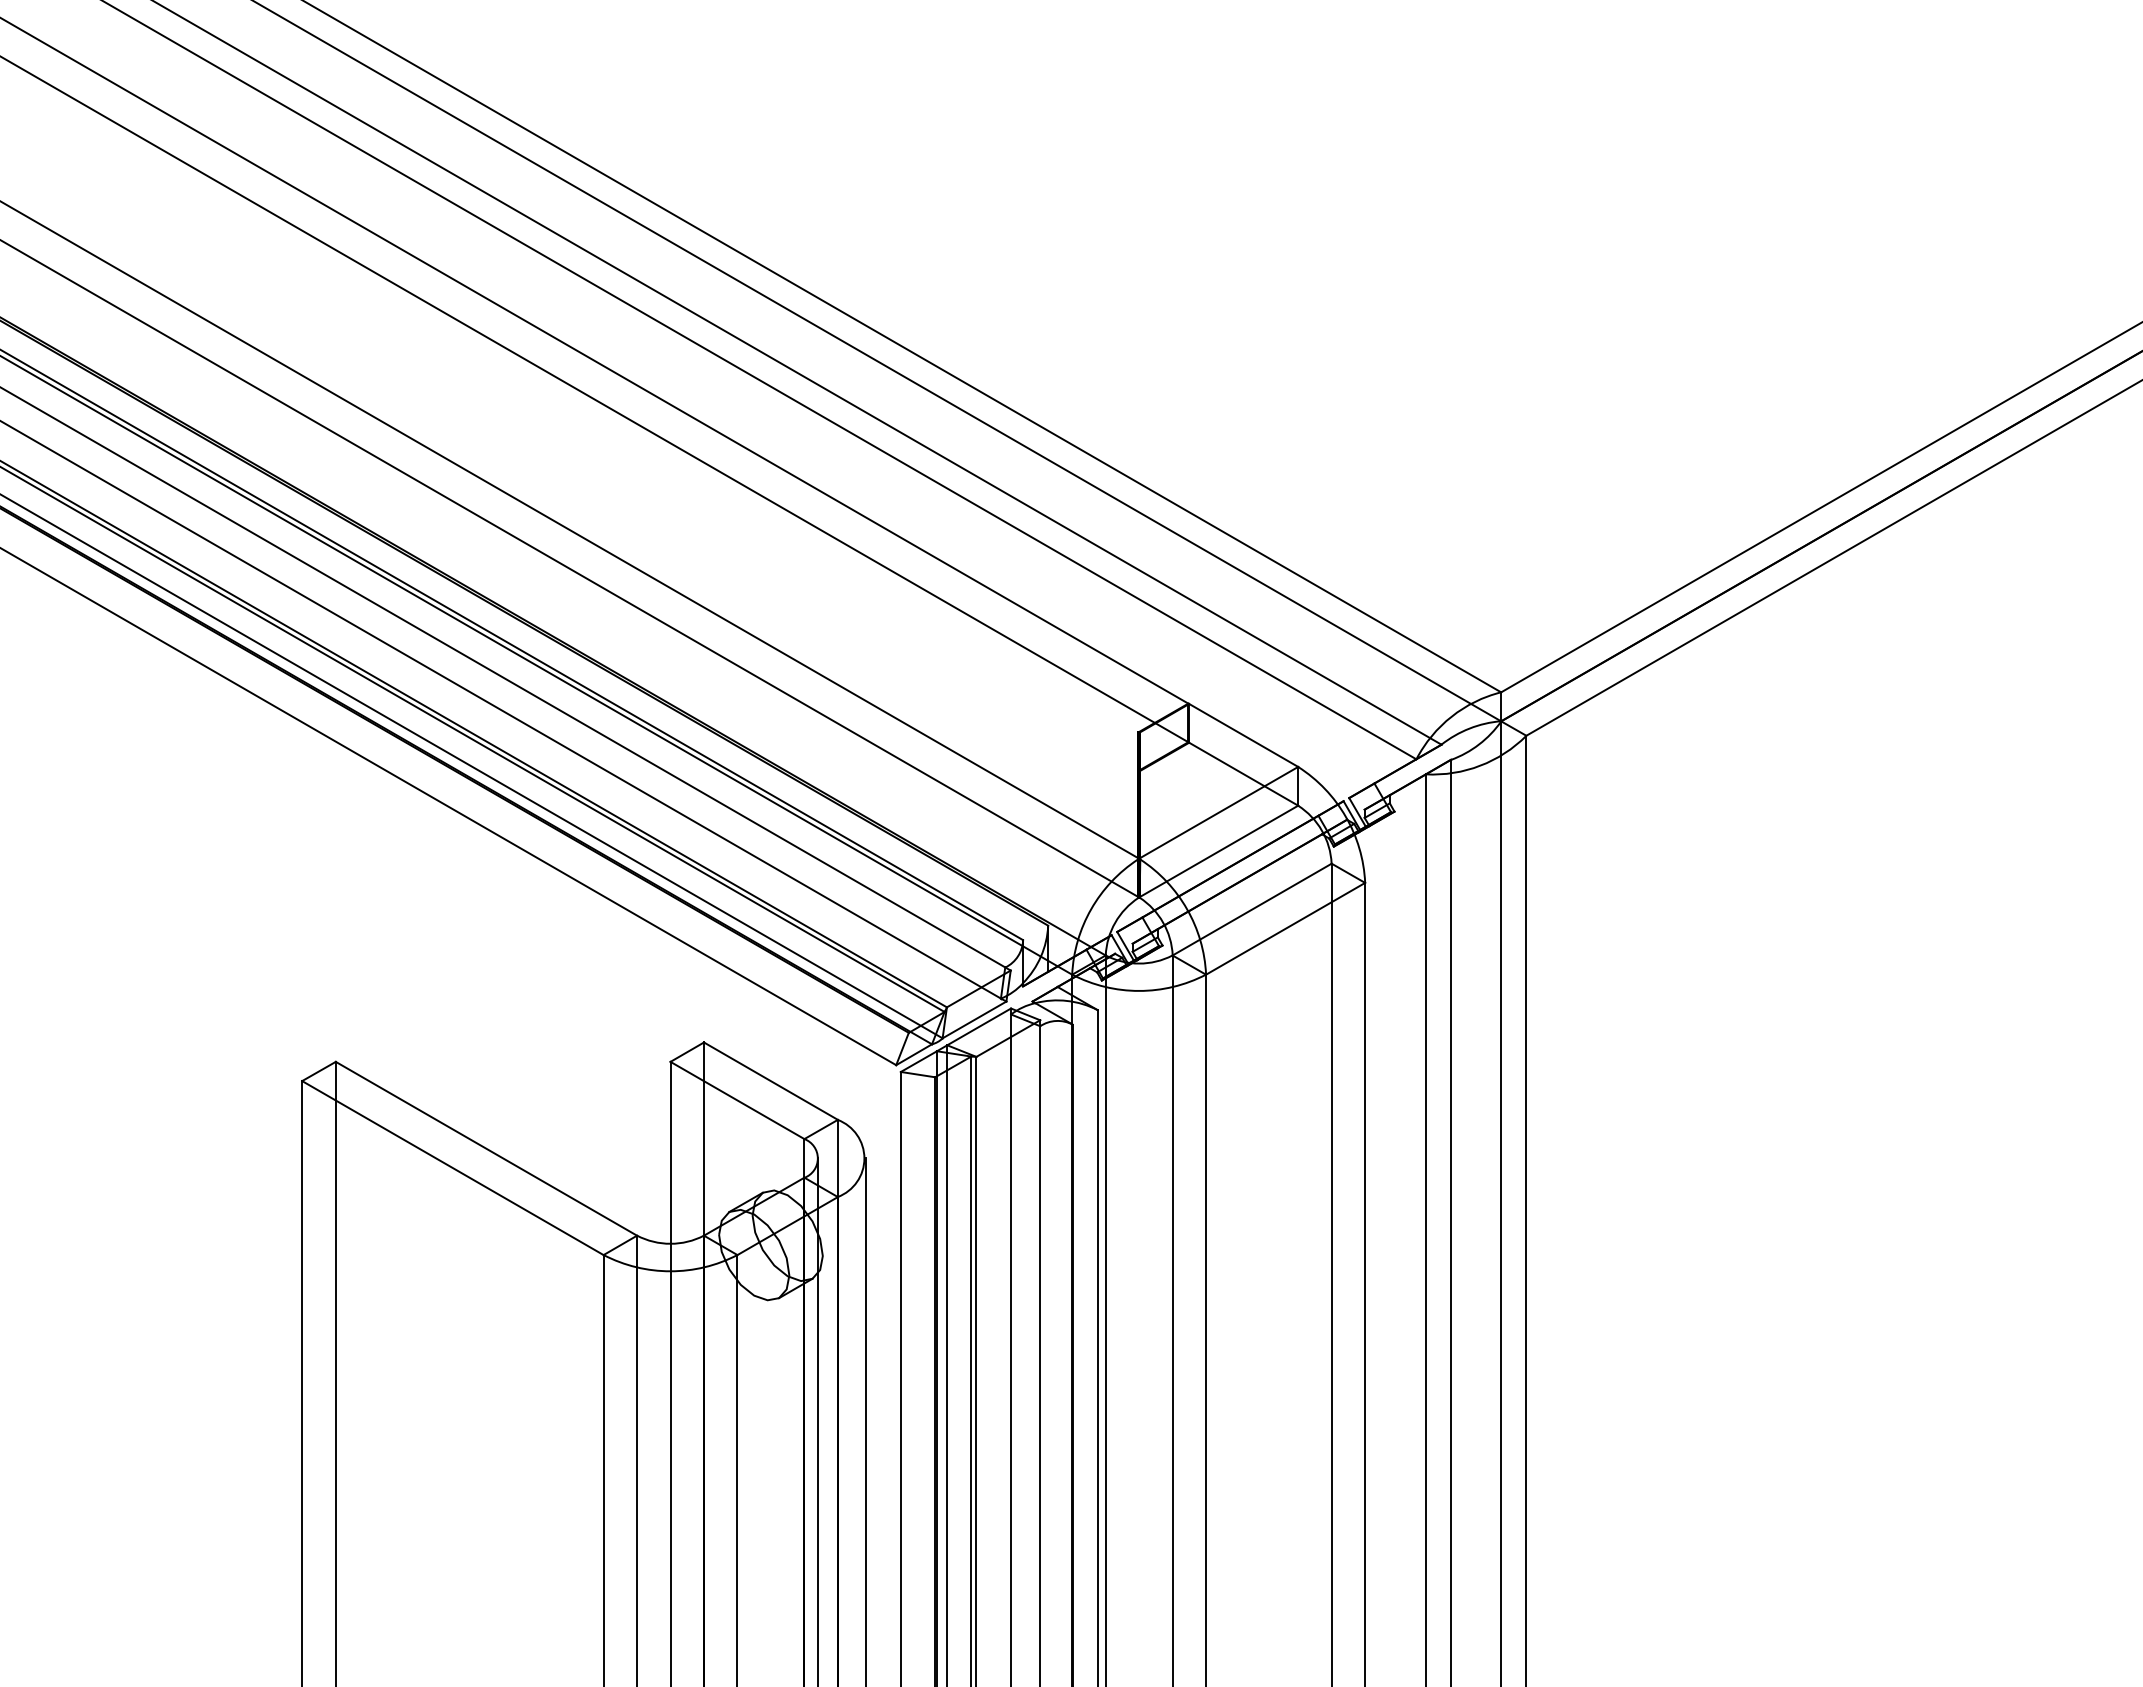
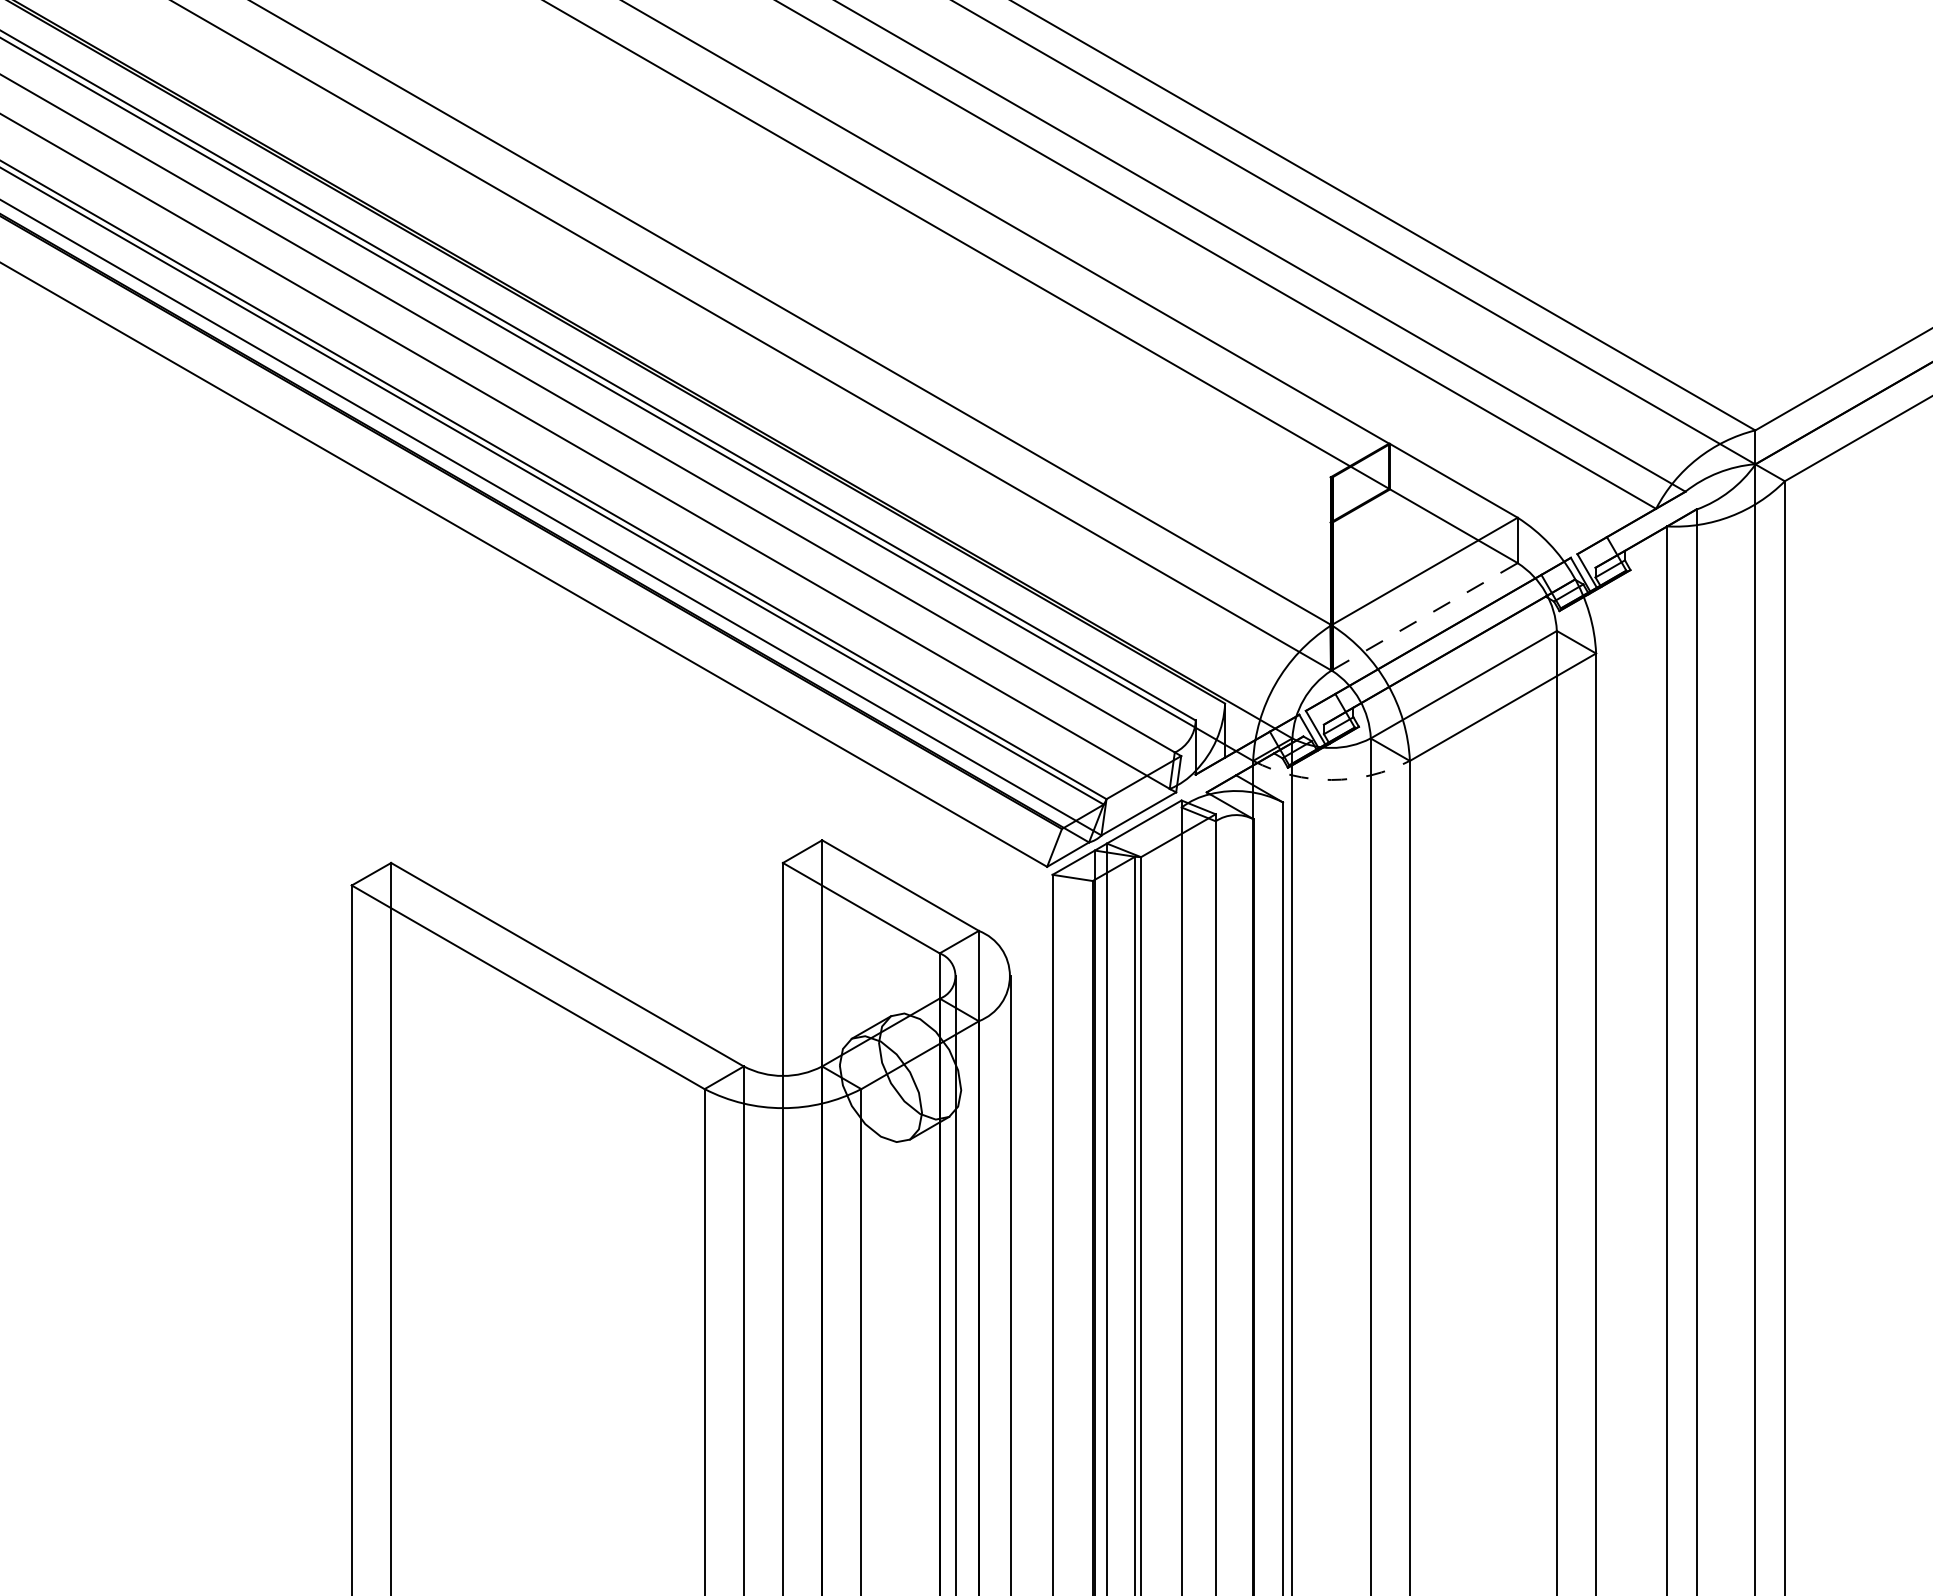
line: (1219, 851) -> (1425, 616), solid -> dashed
arc: (1139, 990) -> (1331, 779), solid -> dashed

